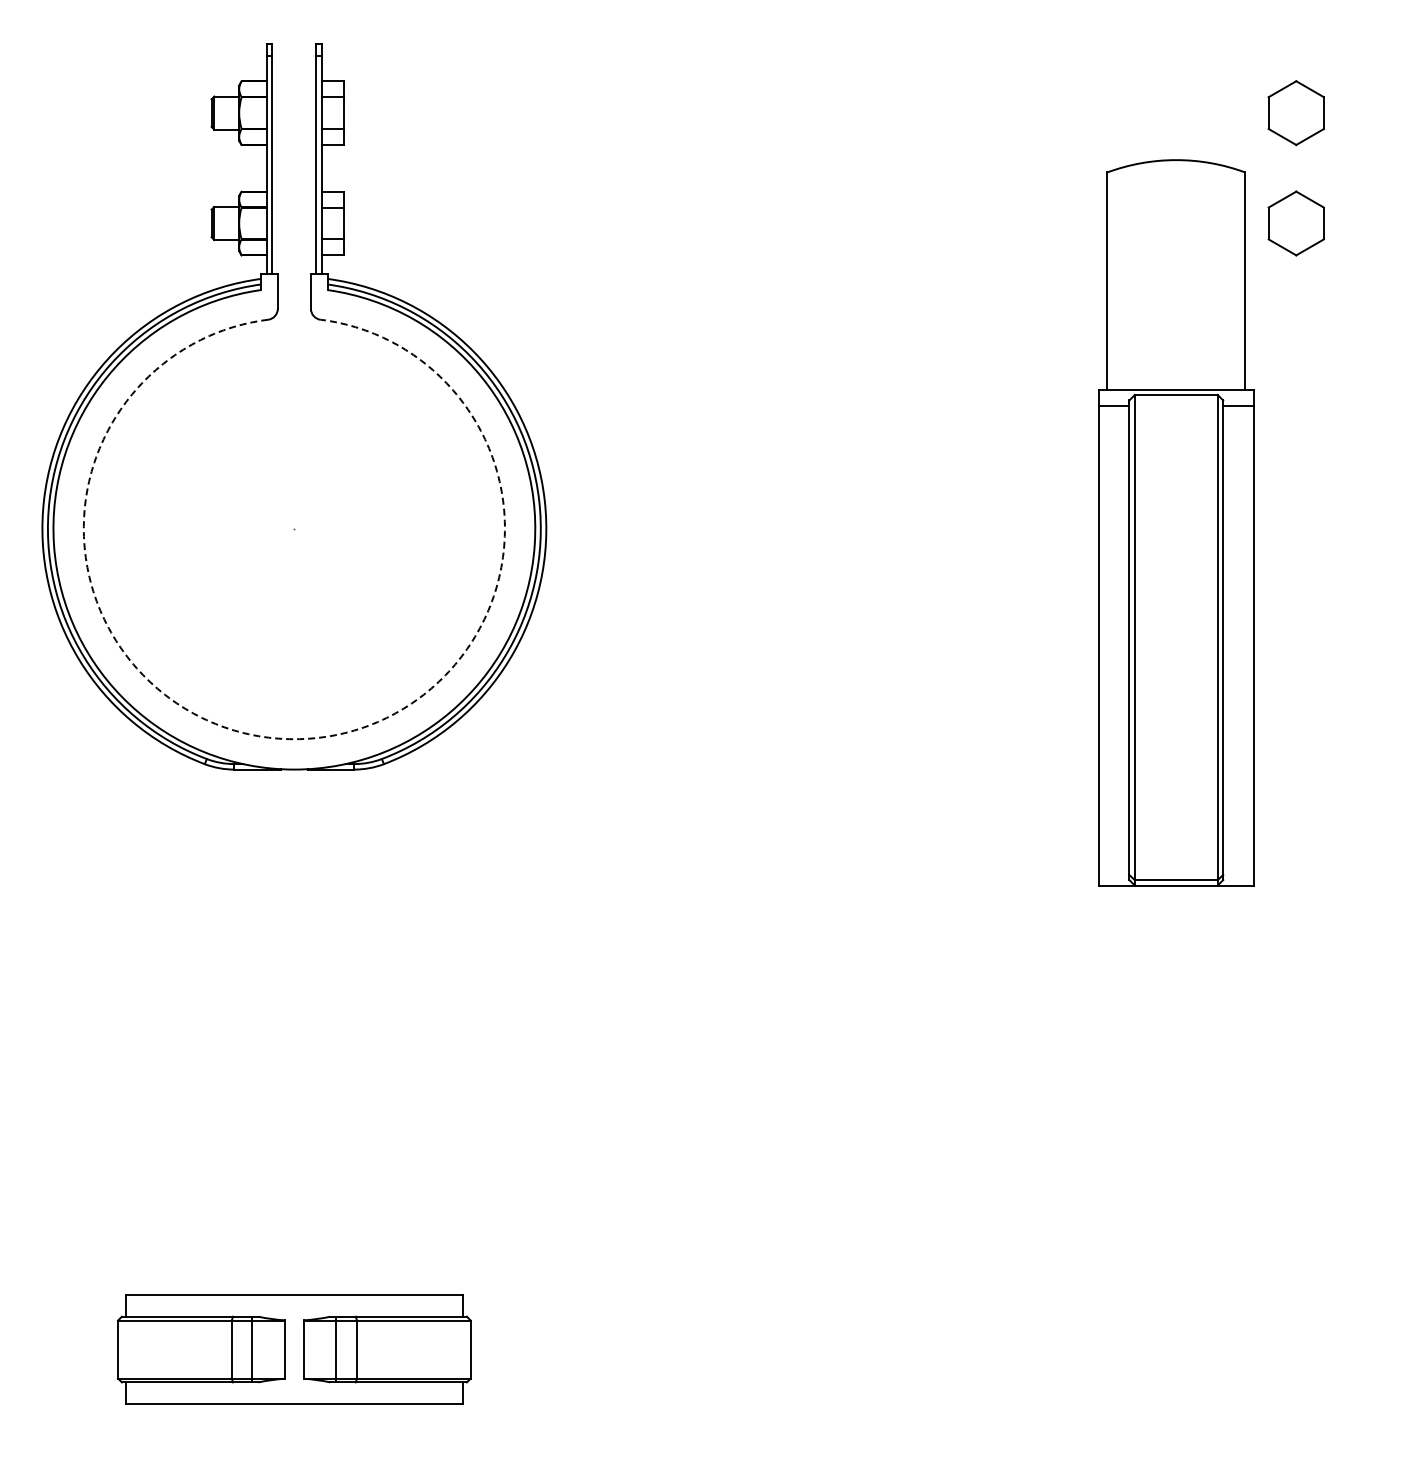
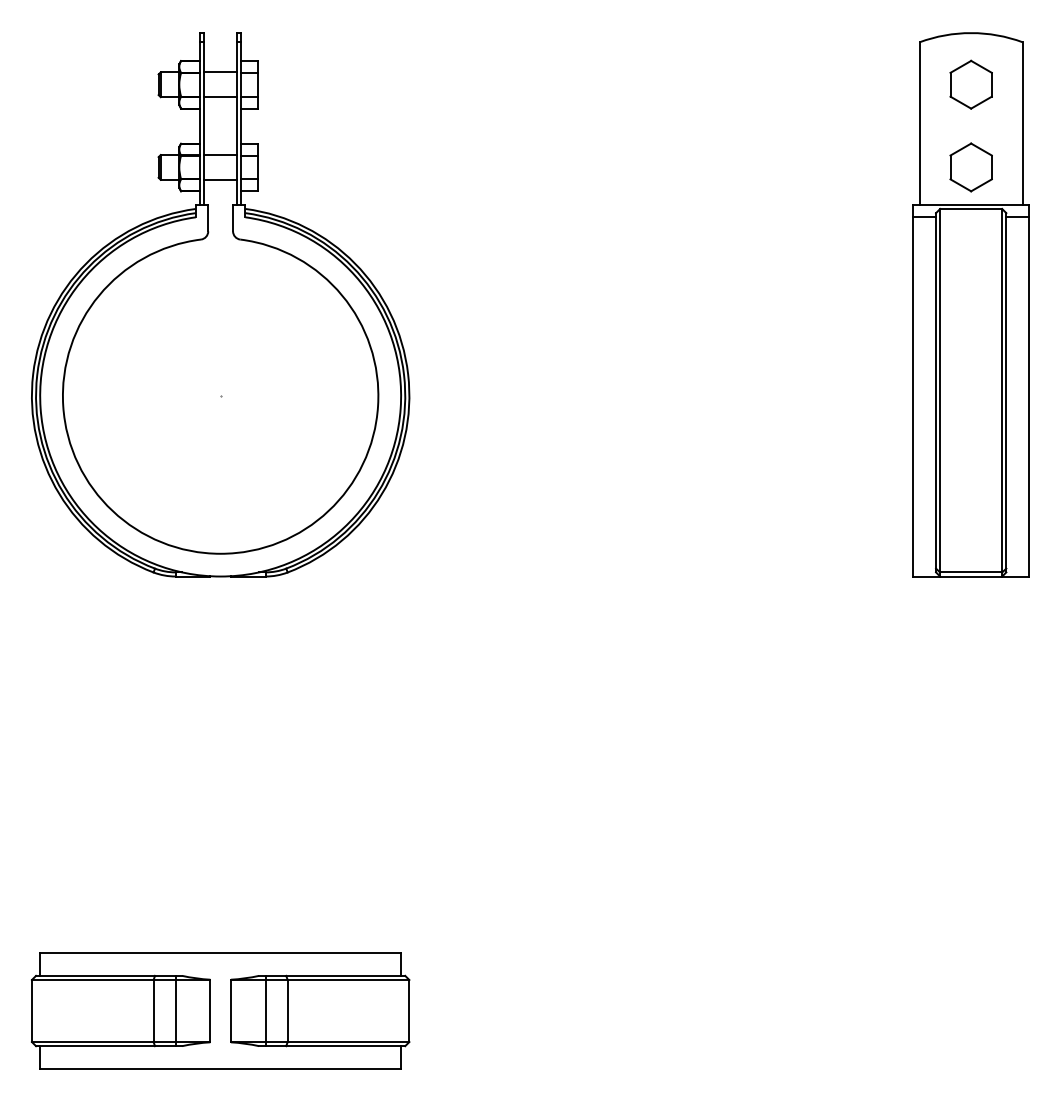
line: (294, 96) -> (220, 72), added
line: (294, 129) -> (220, 97), added
line: (294, 206) -> (220, 154), added
line: (294, 240) -> (220, 180), added
part: (1176, 522) -> (971, 304), moved
arc: (294, 739) -> (220, 553), dashed -> solid
part: (294, 1349) -> (220, 1010), size x1.43

